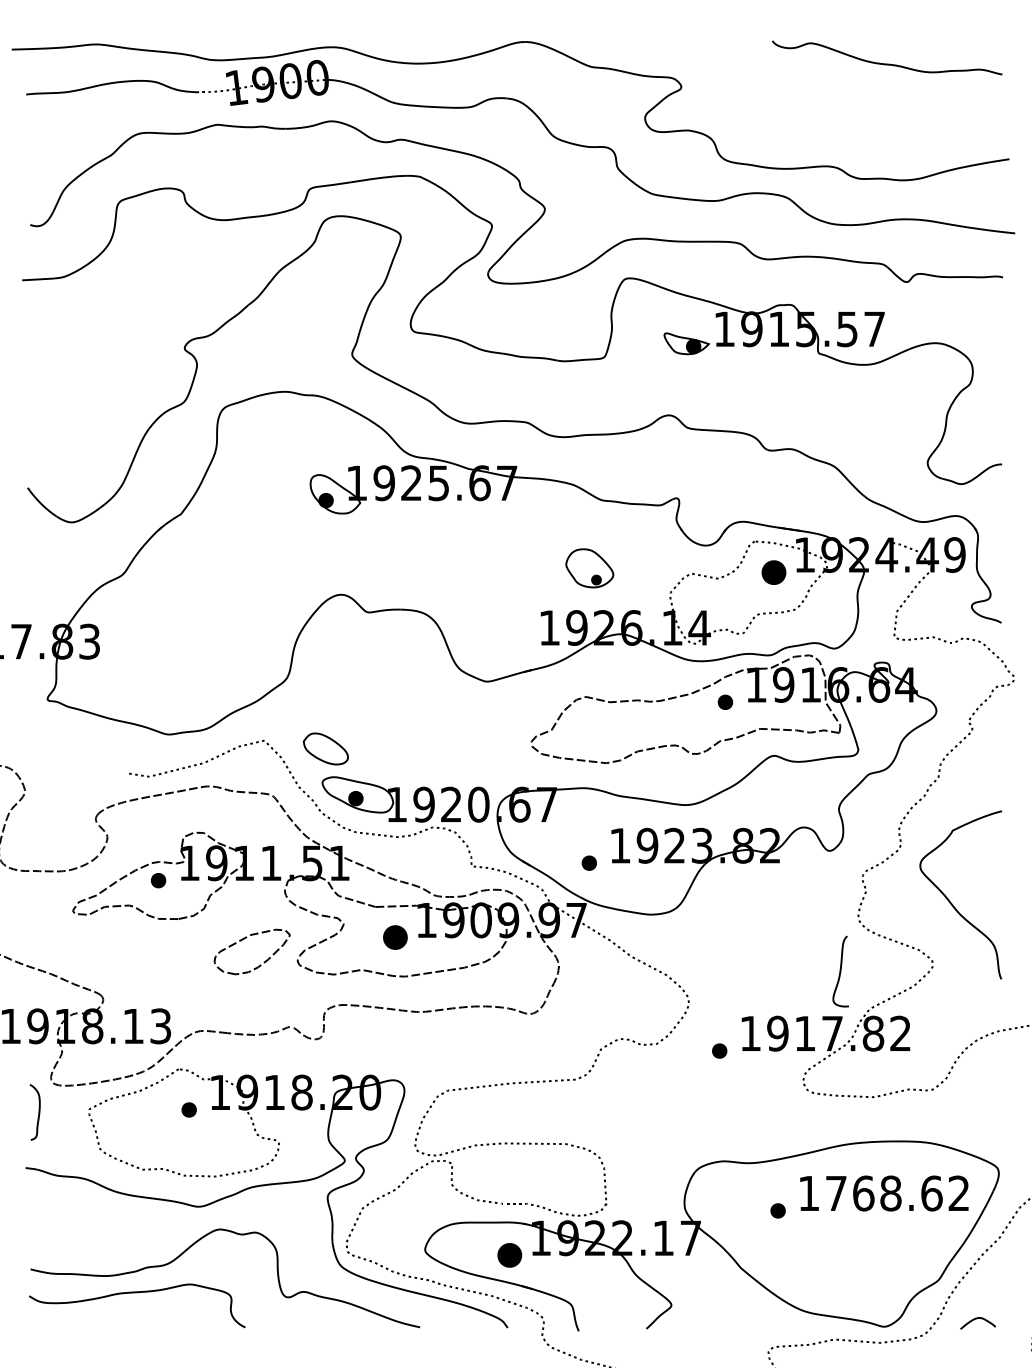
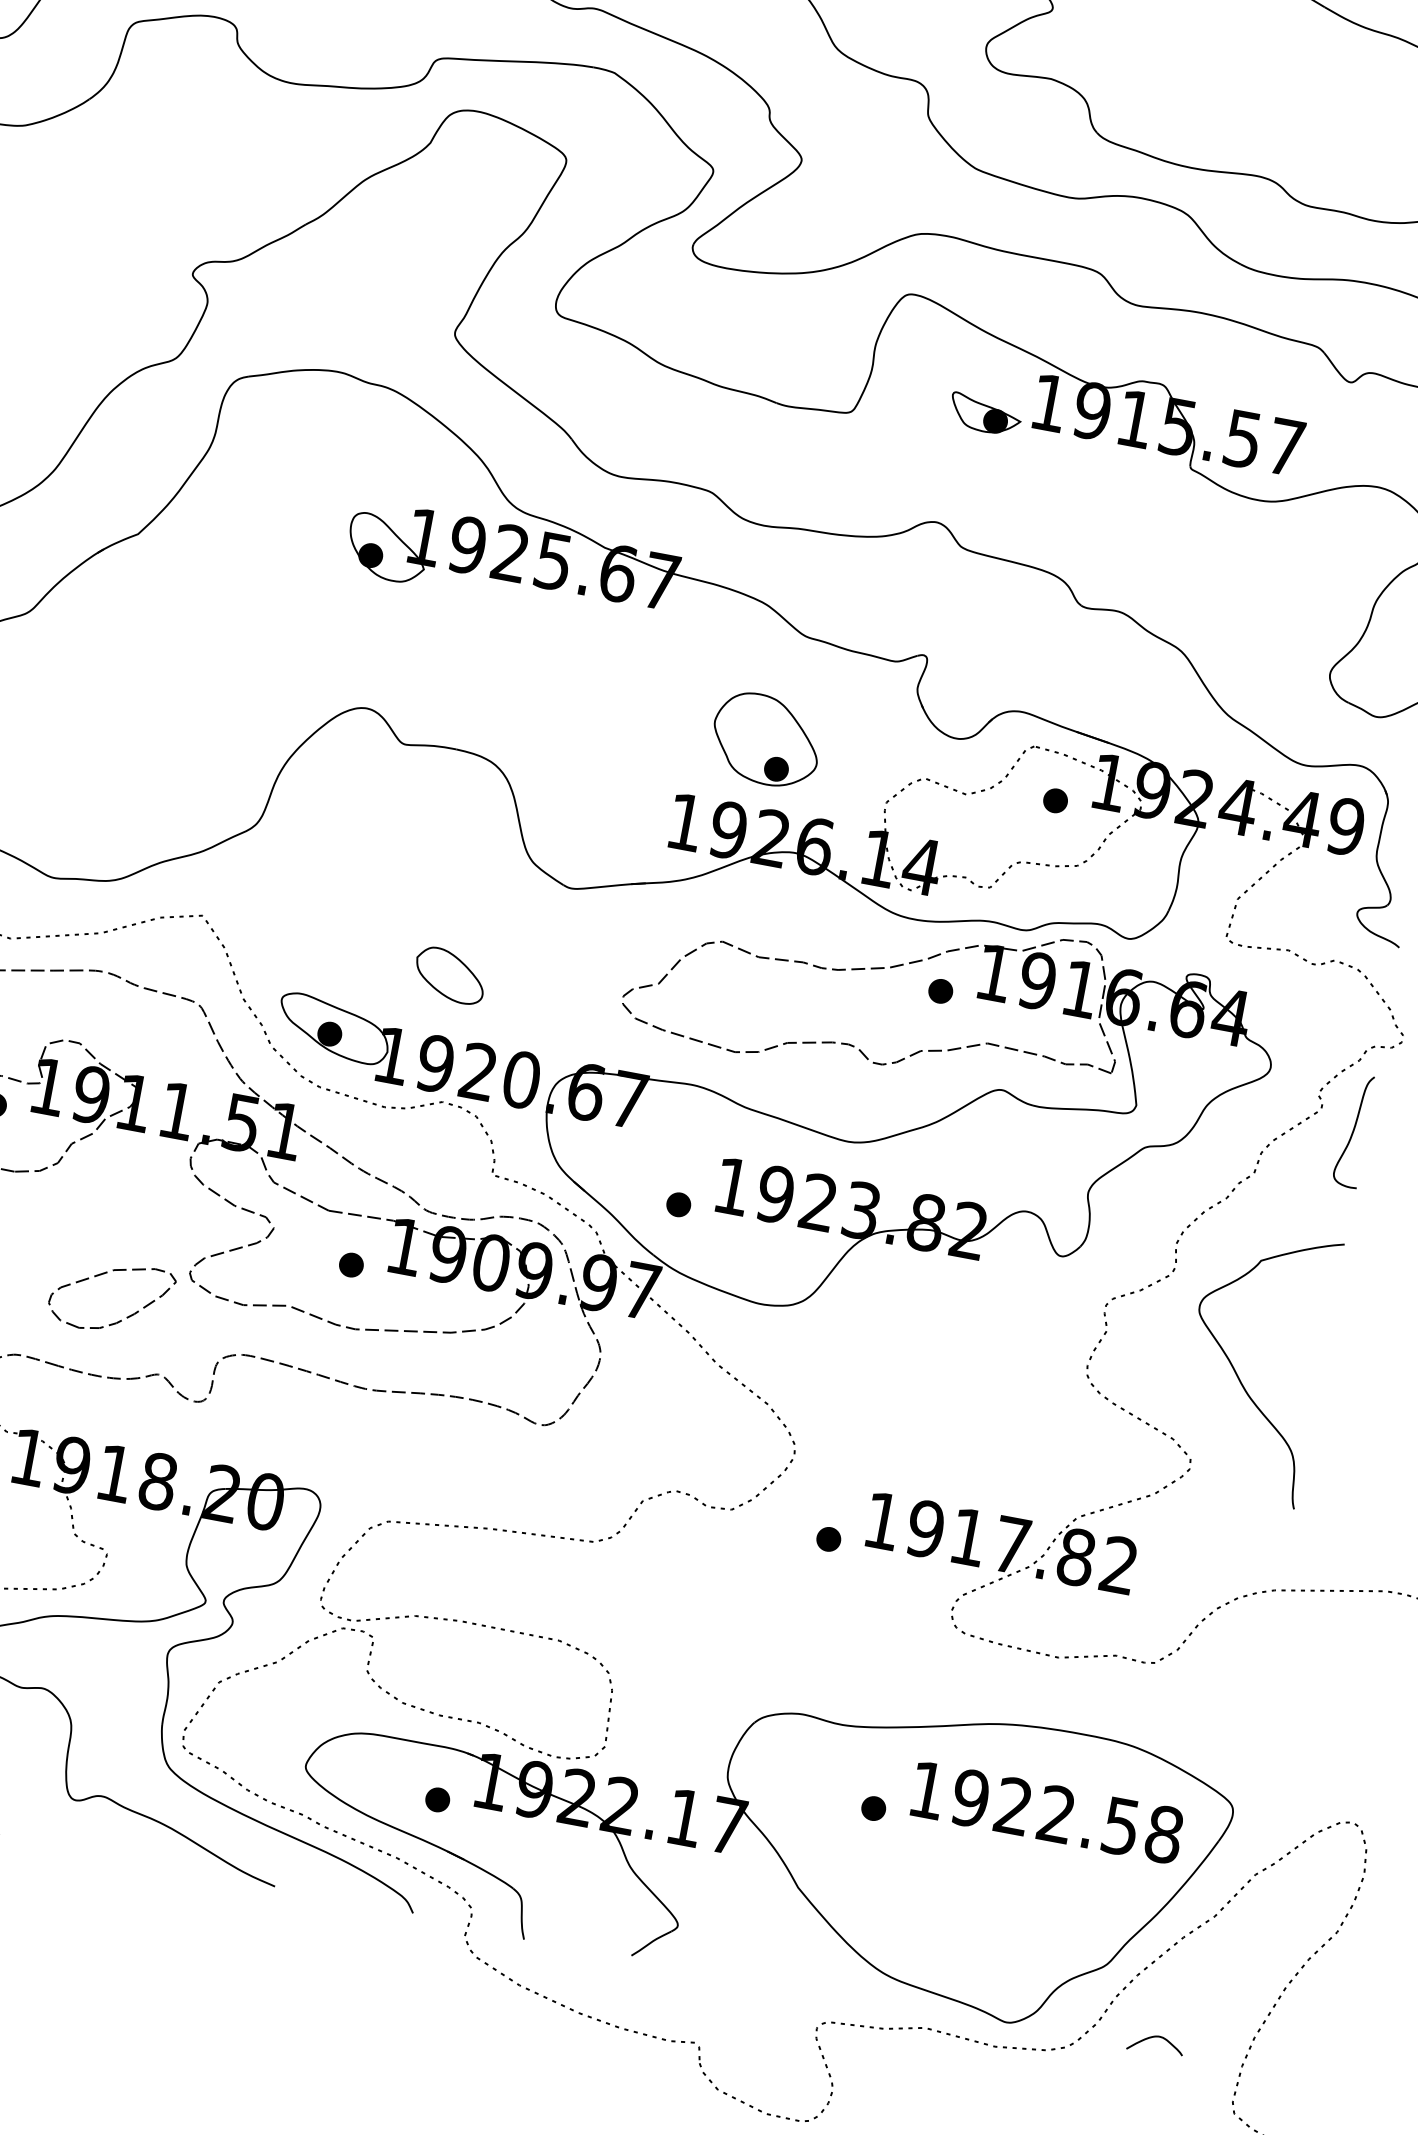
part: (589, 568) -> (765, 740), size x1.43
part: (773, 571) -> (1055, 799), size x0.62
part: (325, 748) -> (449, 974), moved
part: (395, 937) -> (351, 1264), size x0.62
part: (244, 939) -> (102, 1275), moved
curve: (840, 971) -> (1353, 1130), moved
text: (897, 1193) -> (1067, 1816), 1768.62 -> 1922.58
part: (509, 1255) -> (437, 1799), size x0.62

